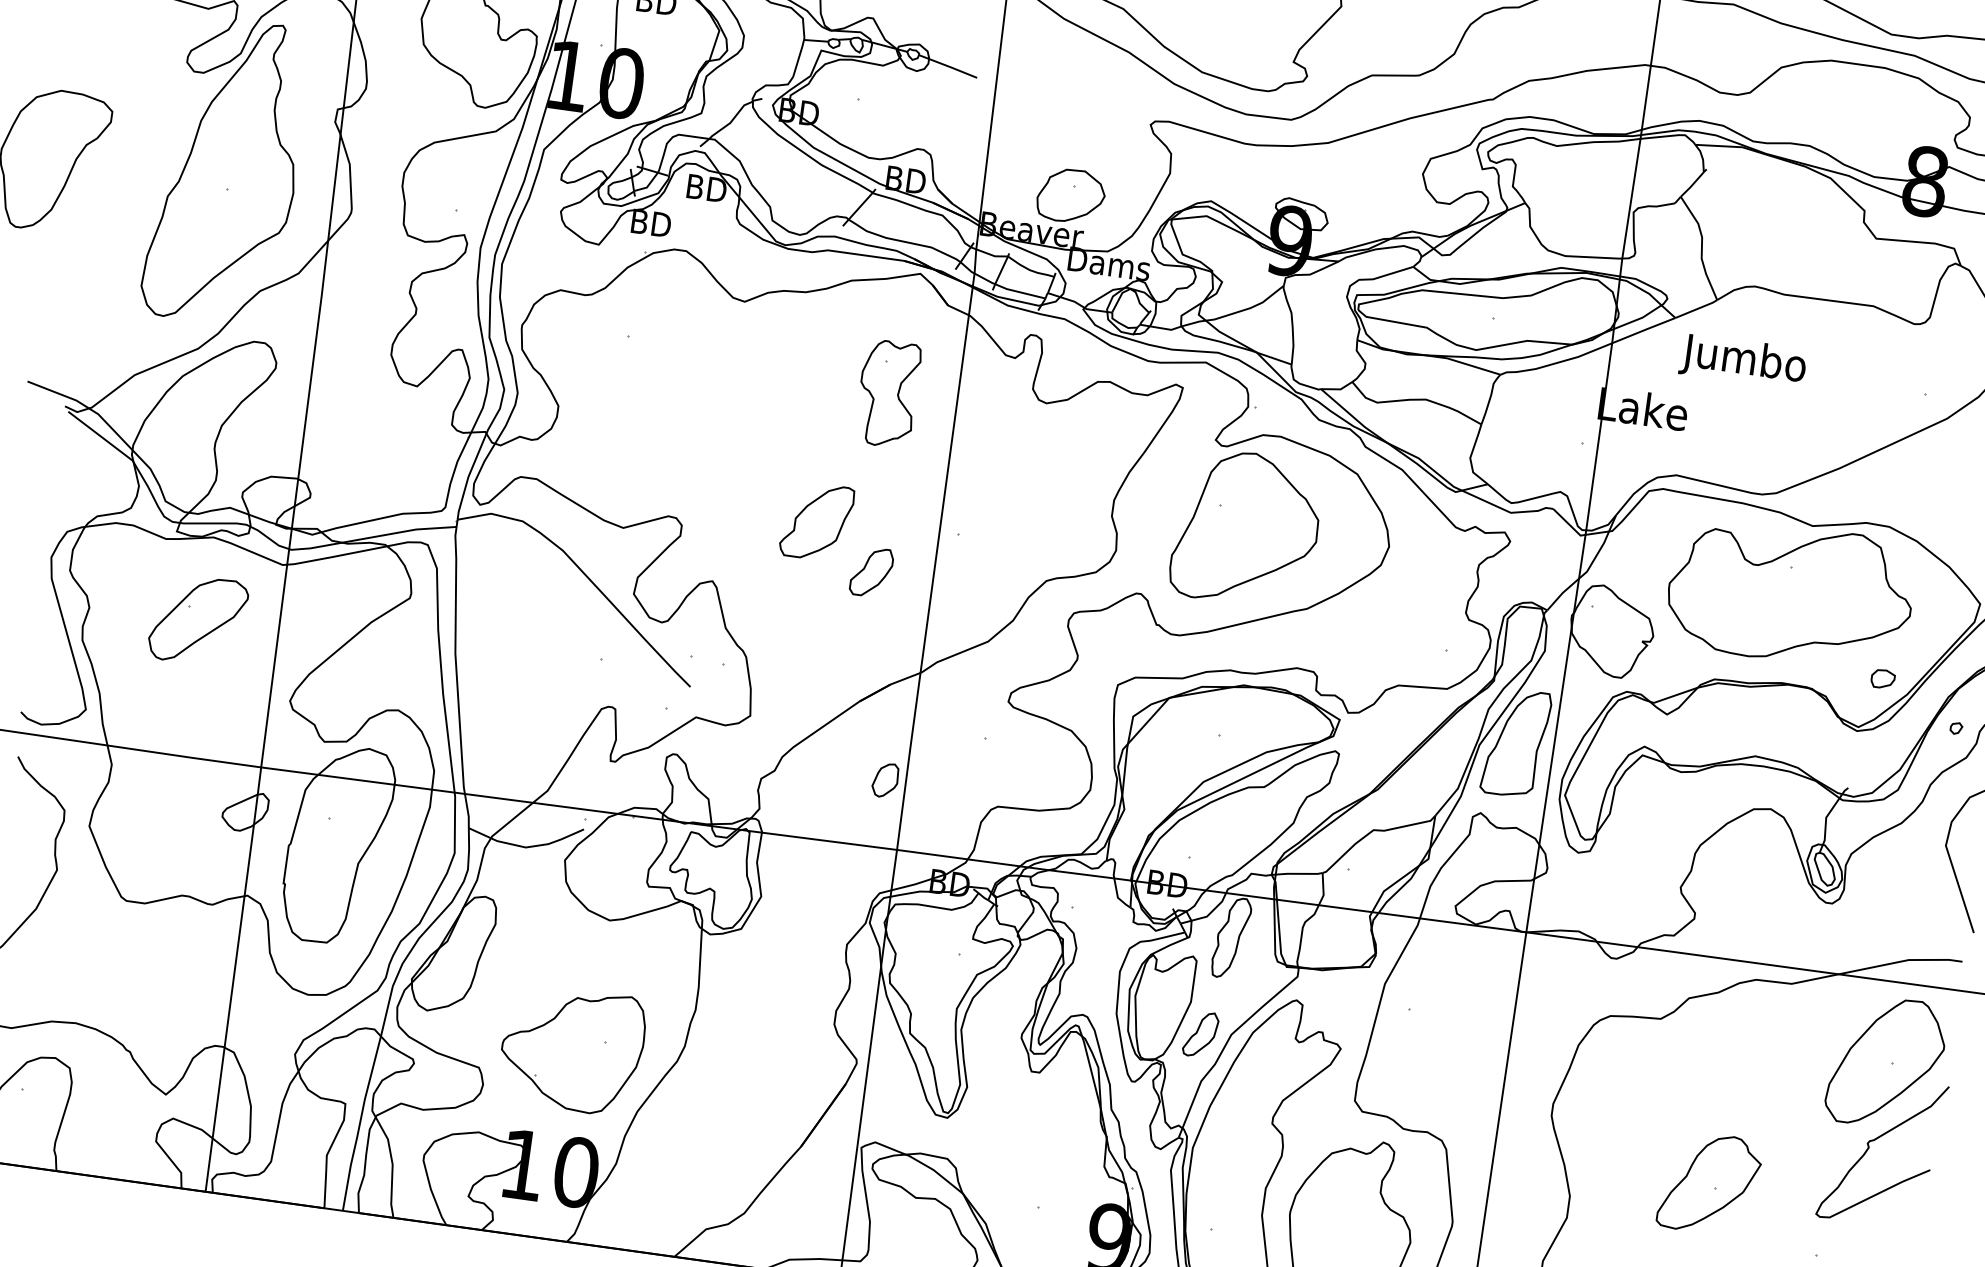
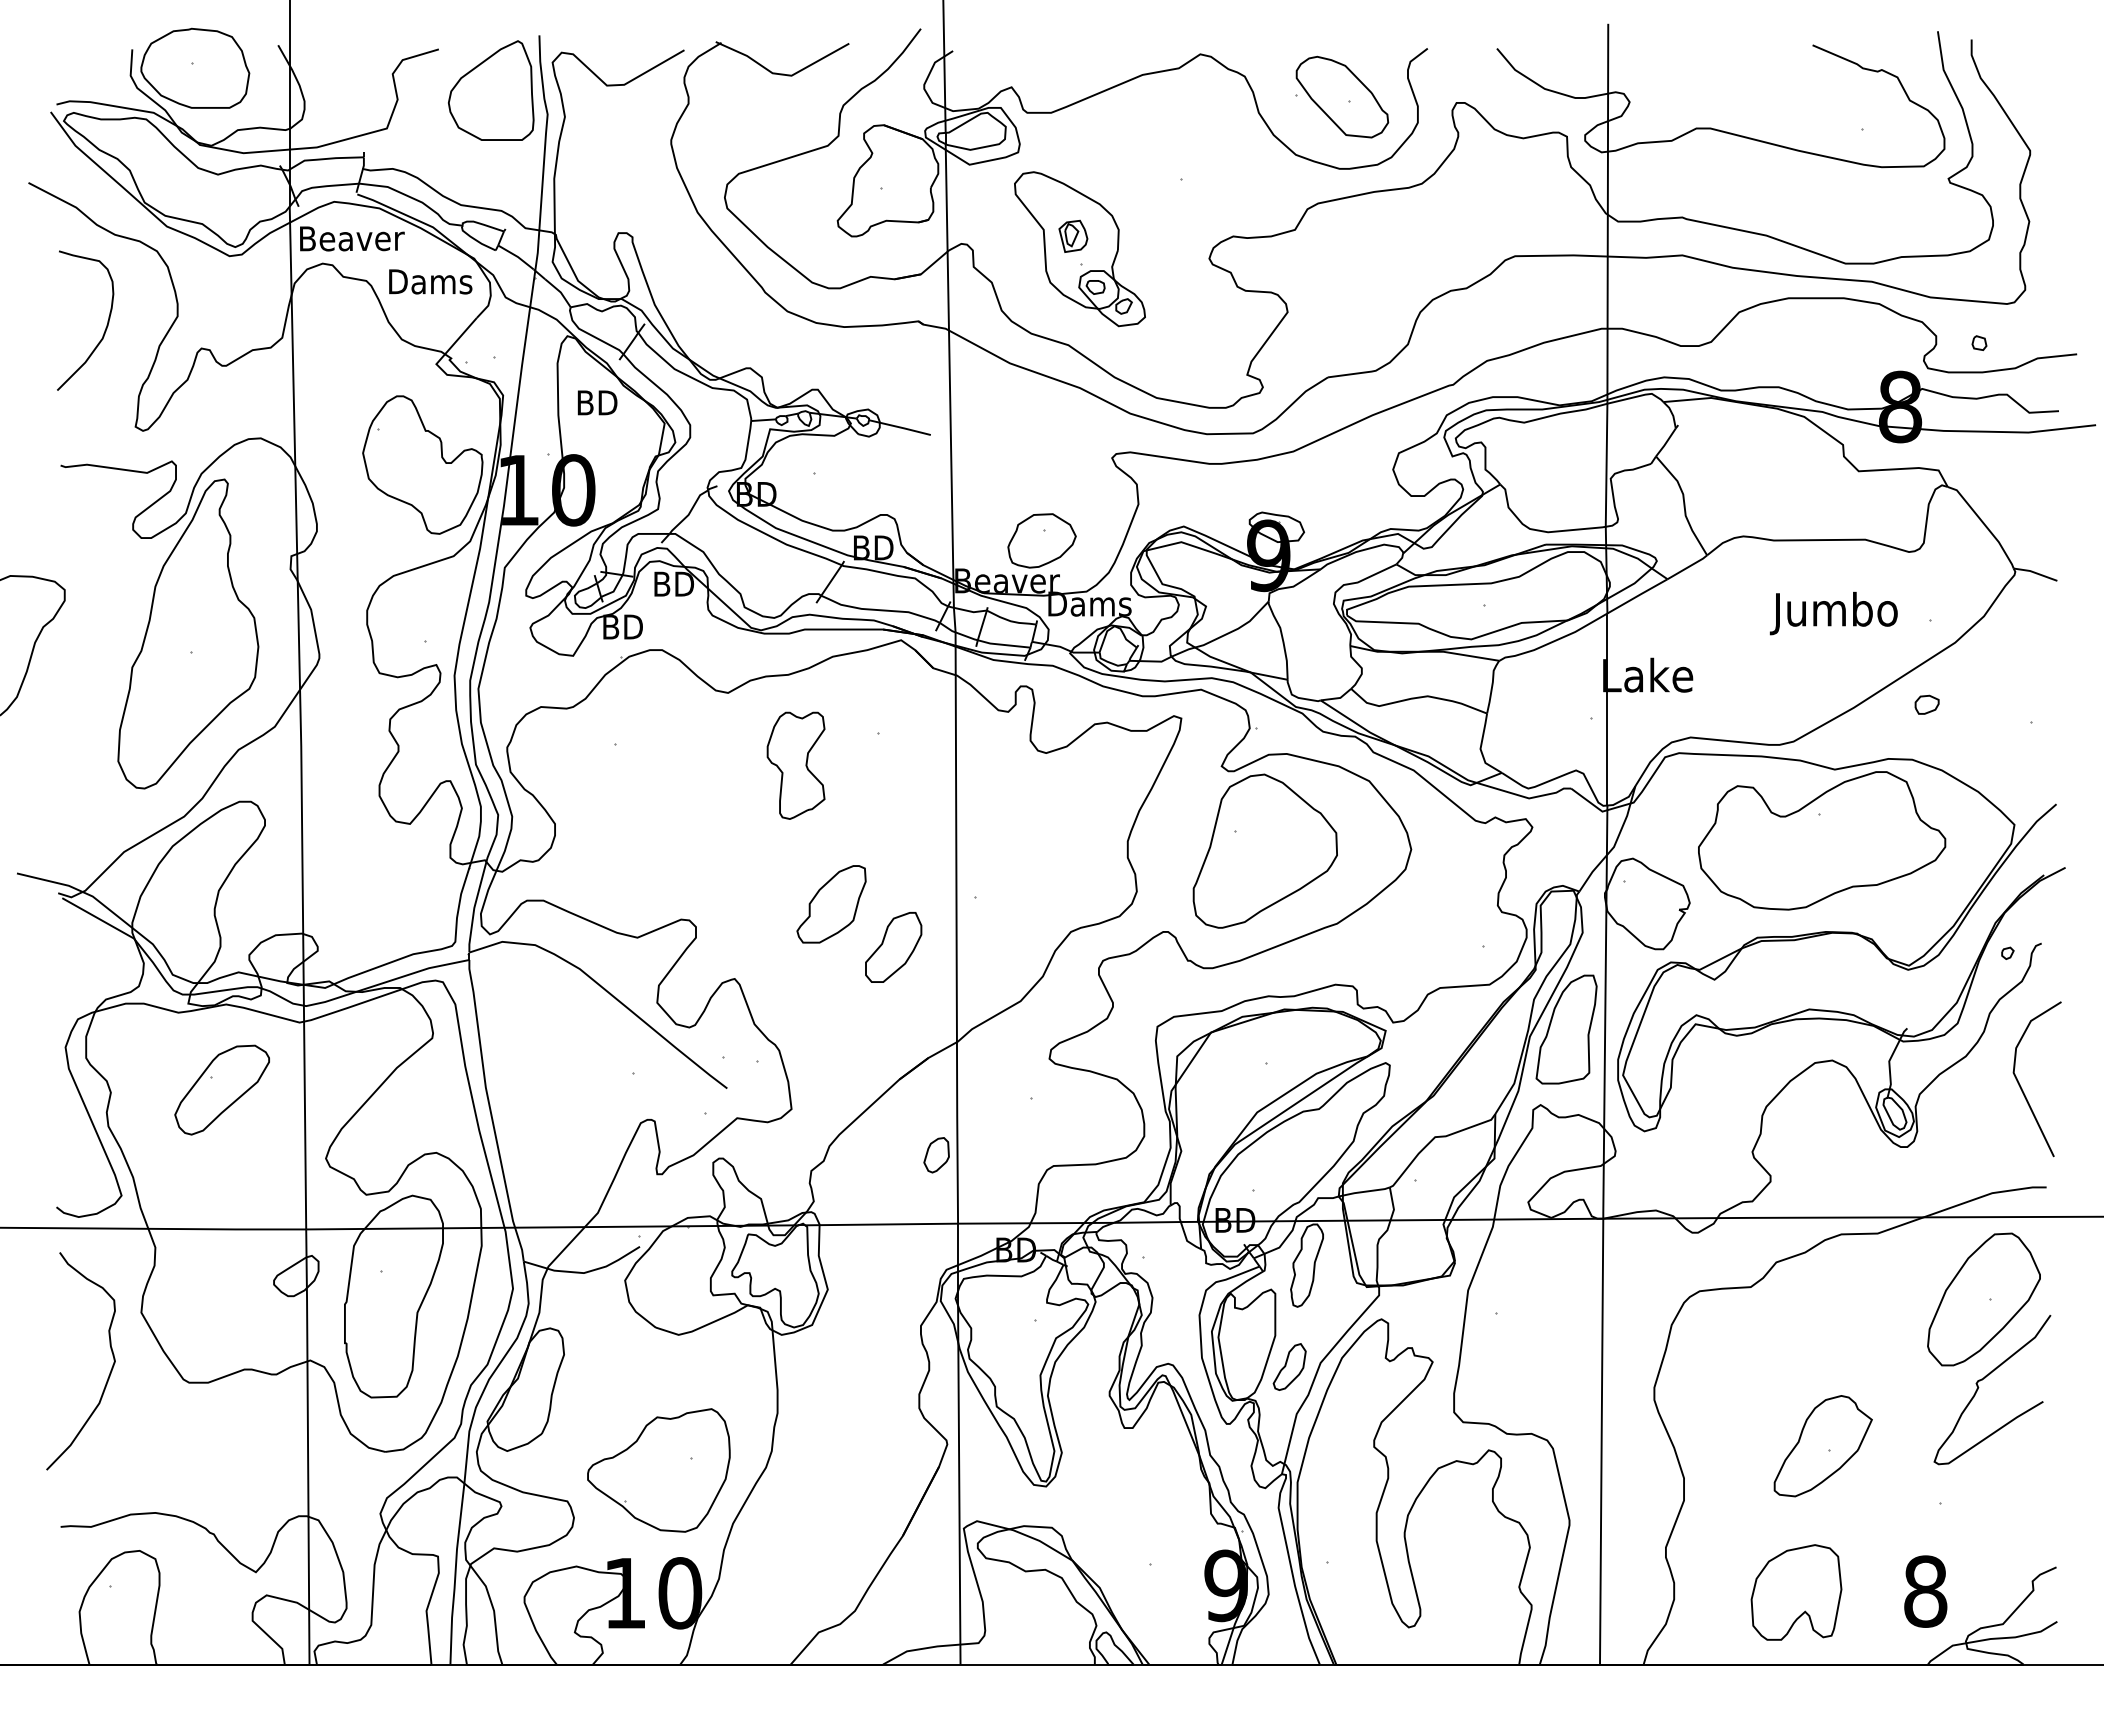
text: (1742, 361) -> (1833, 613), moved
part: (887, 393) -> (795, 765), moved
part: (871, 572) -> (893, 947), size x1.4
part: (1882, 678) -> (1926, 704), moved

